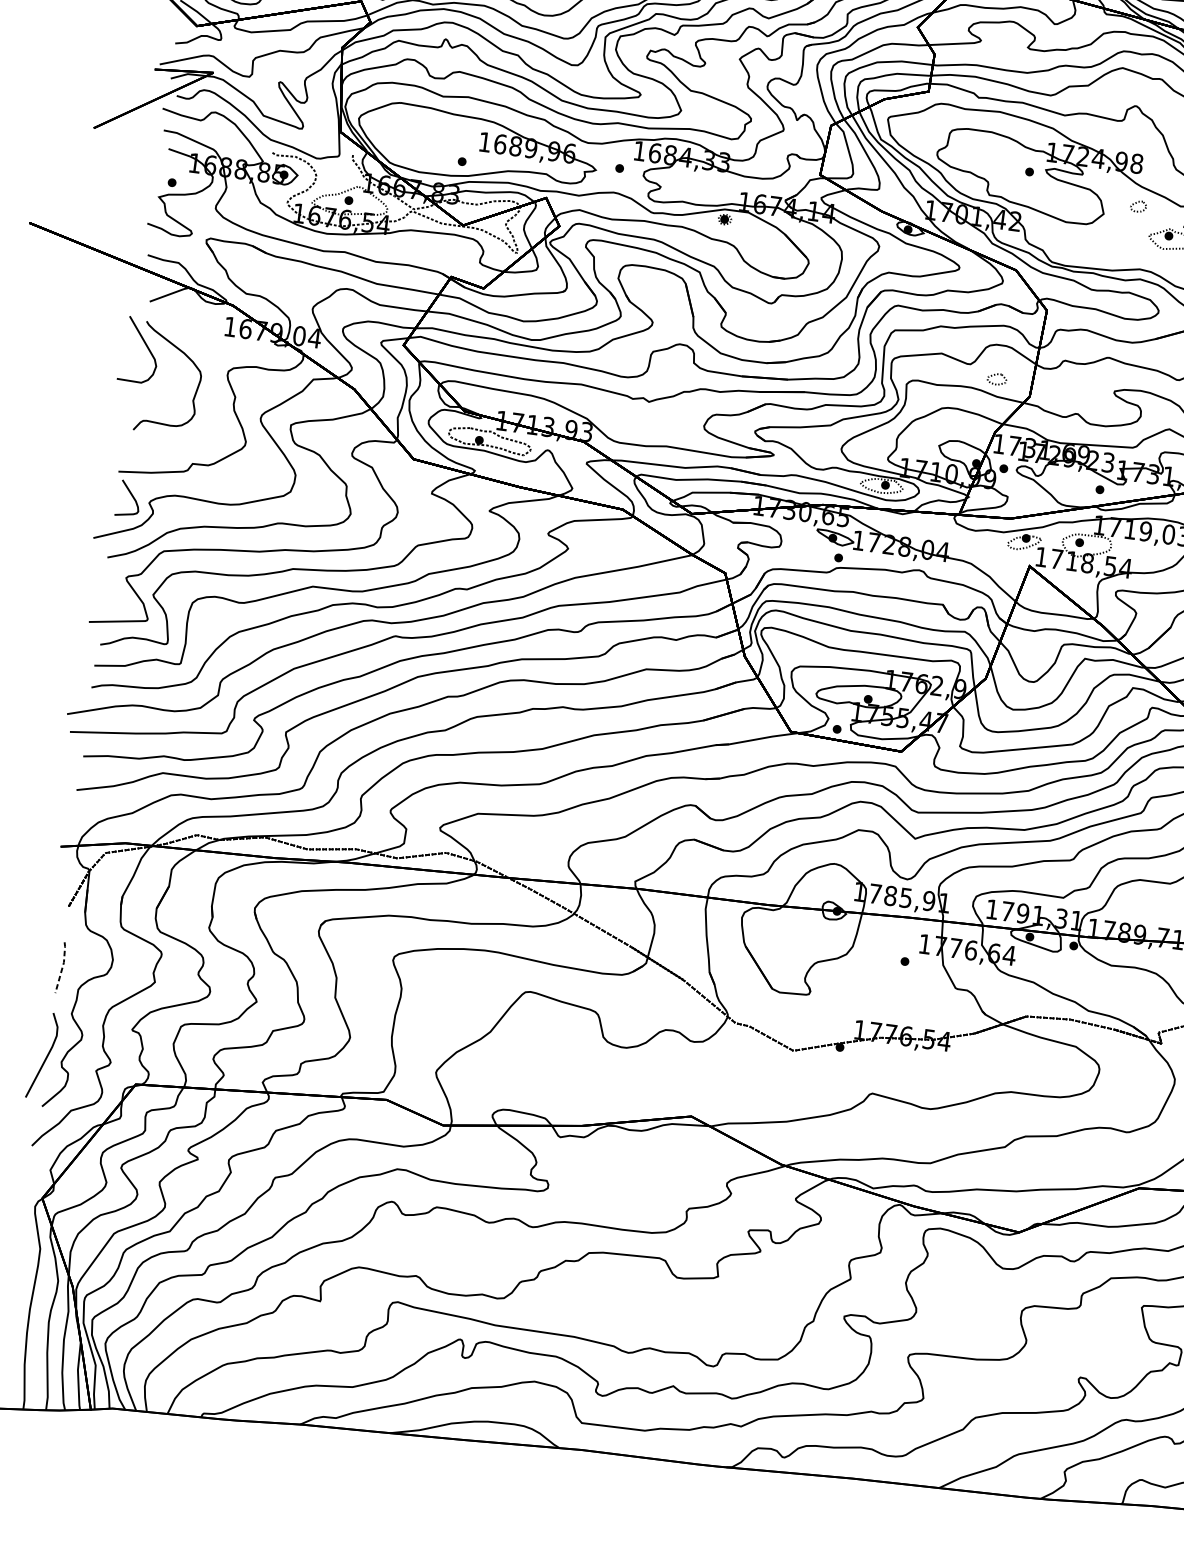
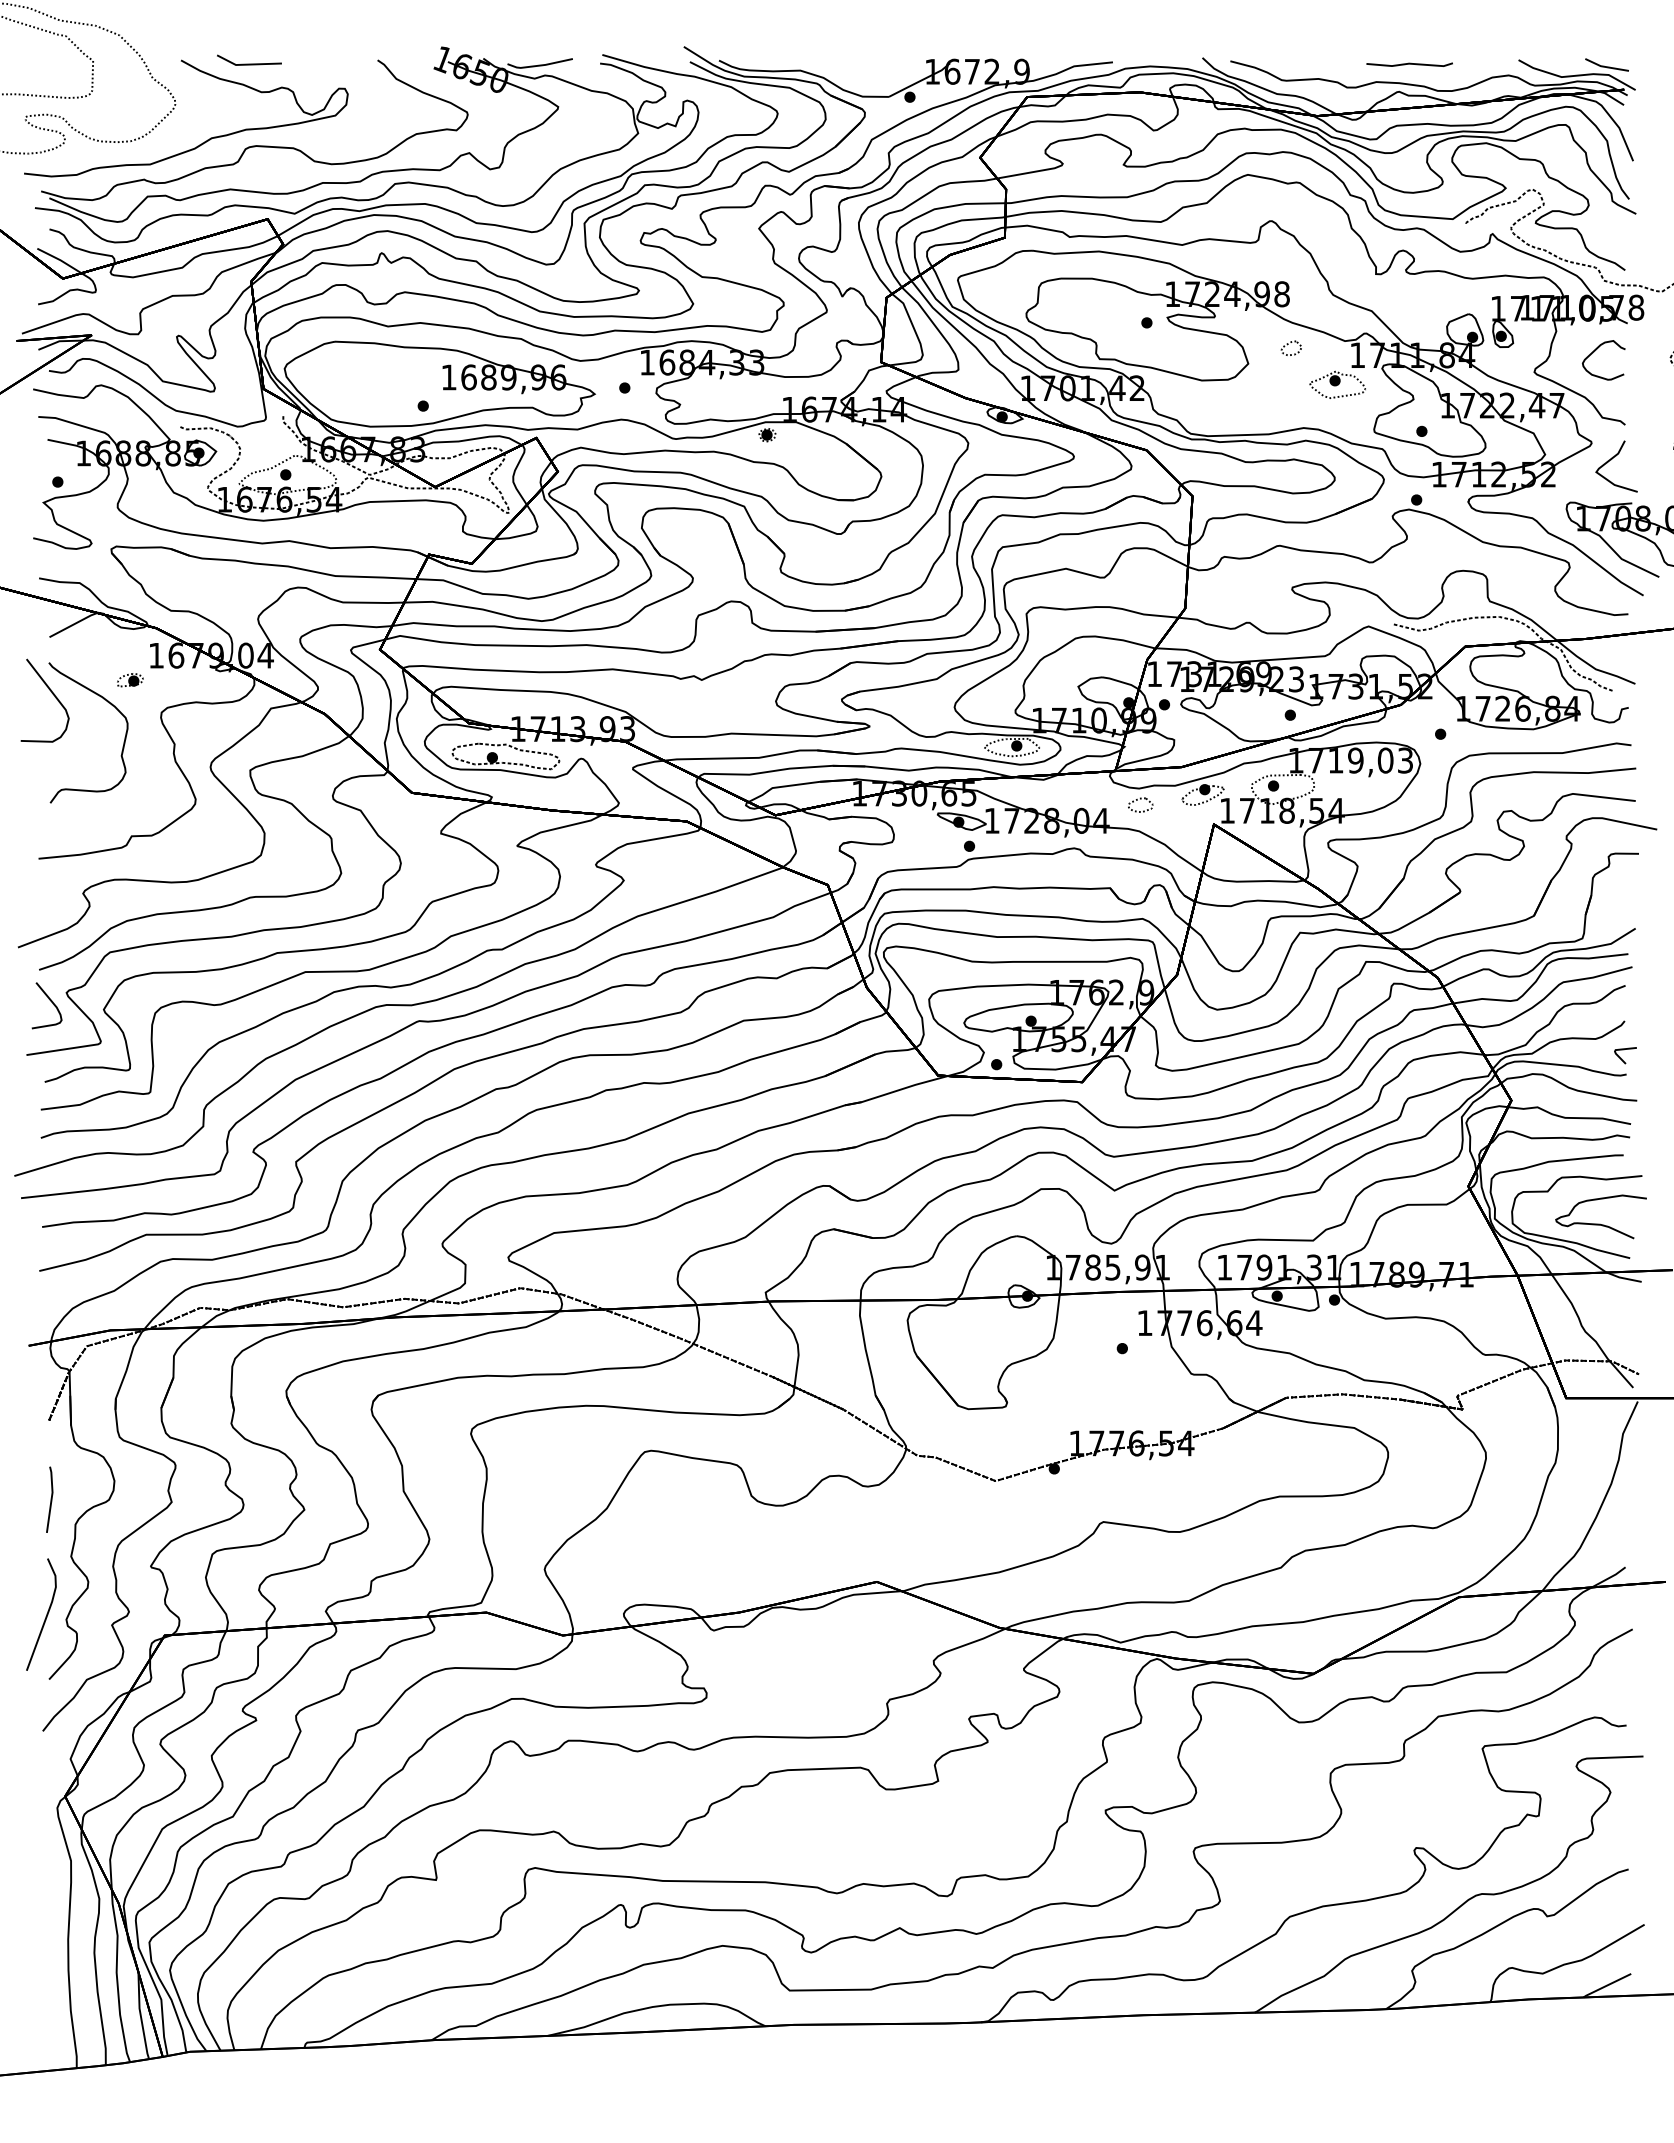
part: (207, 343) -> (130, 680), added
part: (996, 378) -> (1140, 804), moved
curve: (131, 495) -> (50, 1001), moved
line: (62, 967) -> (51, 1498), dashed -> solid

